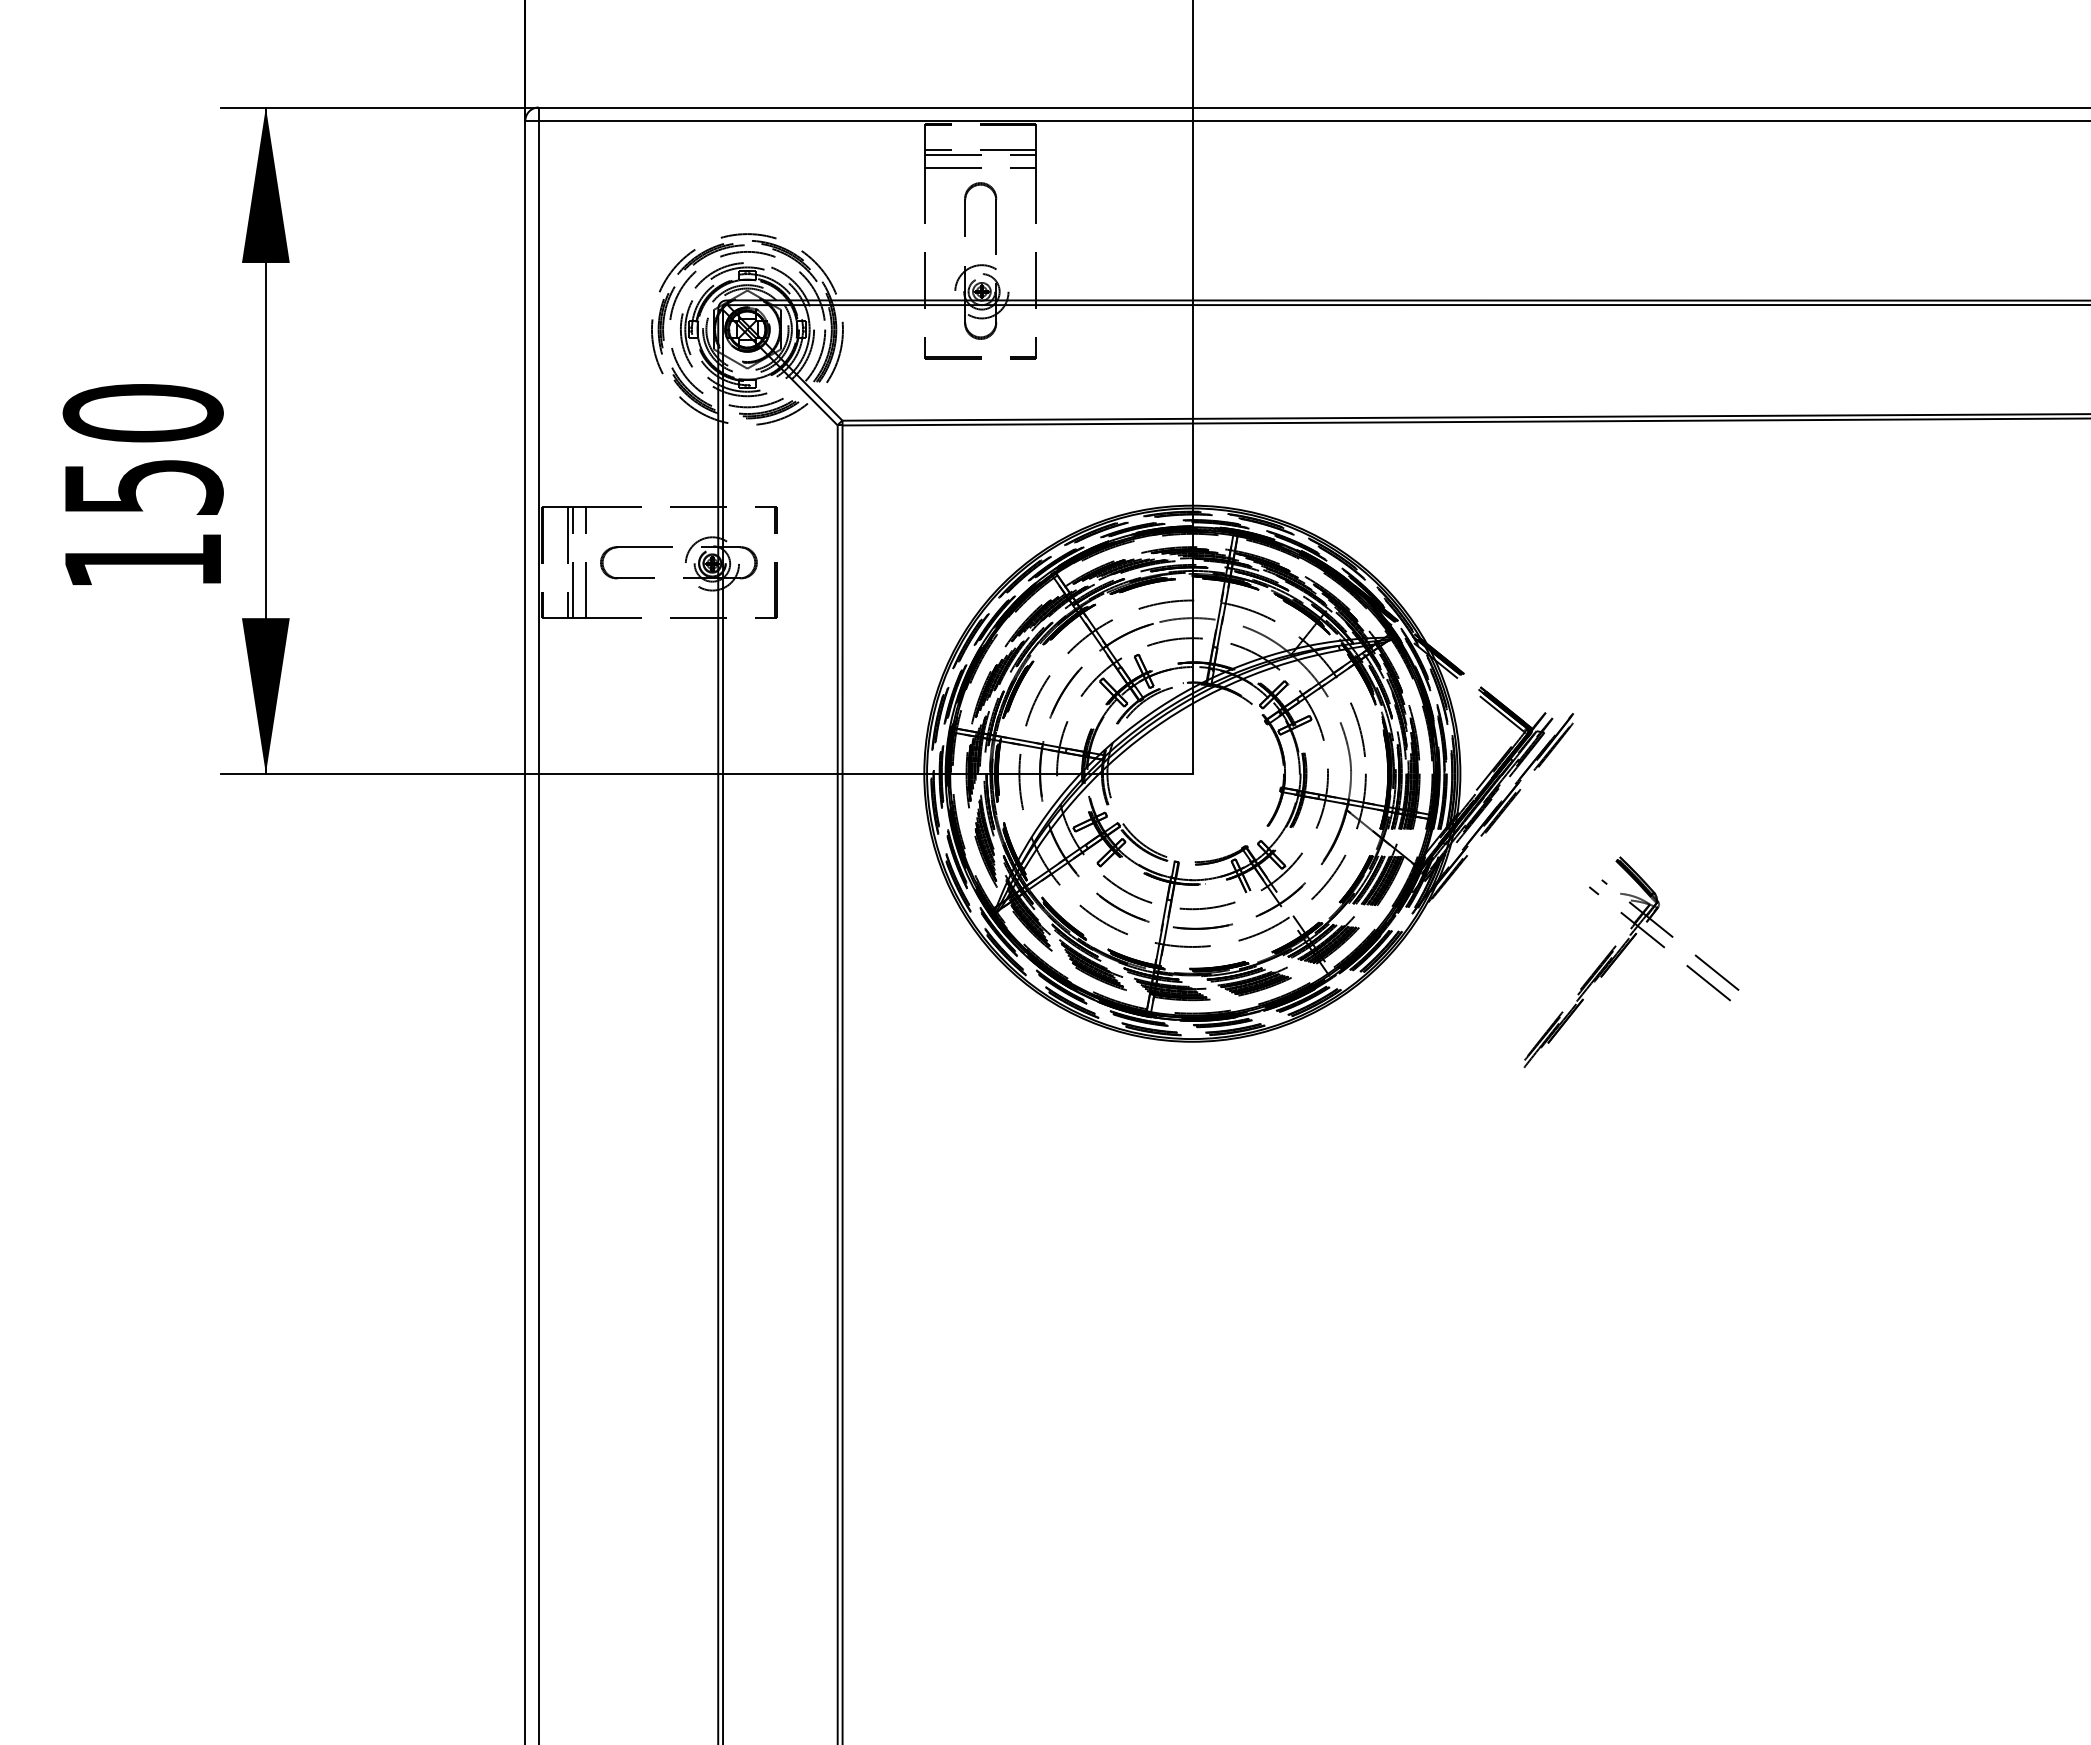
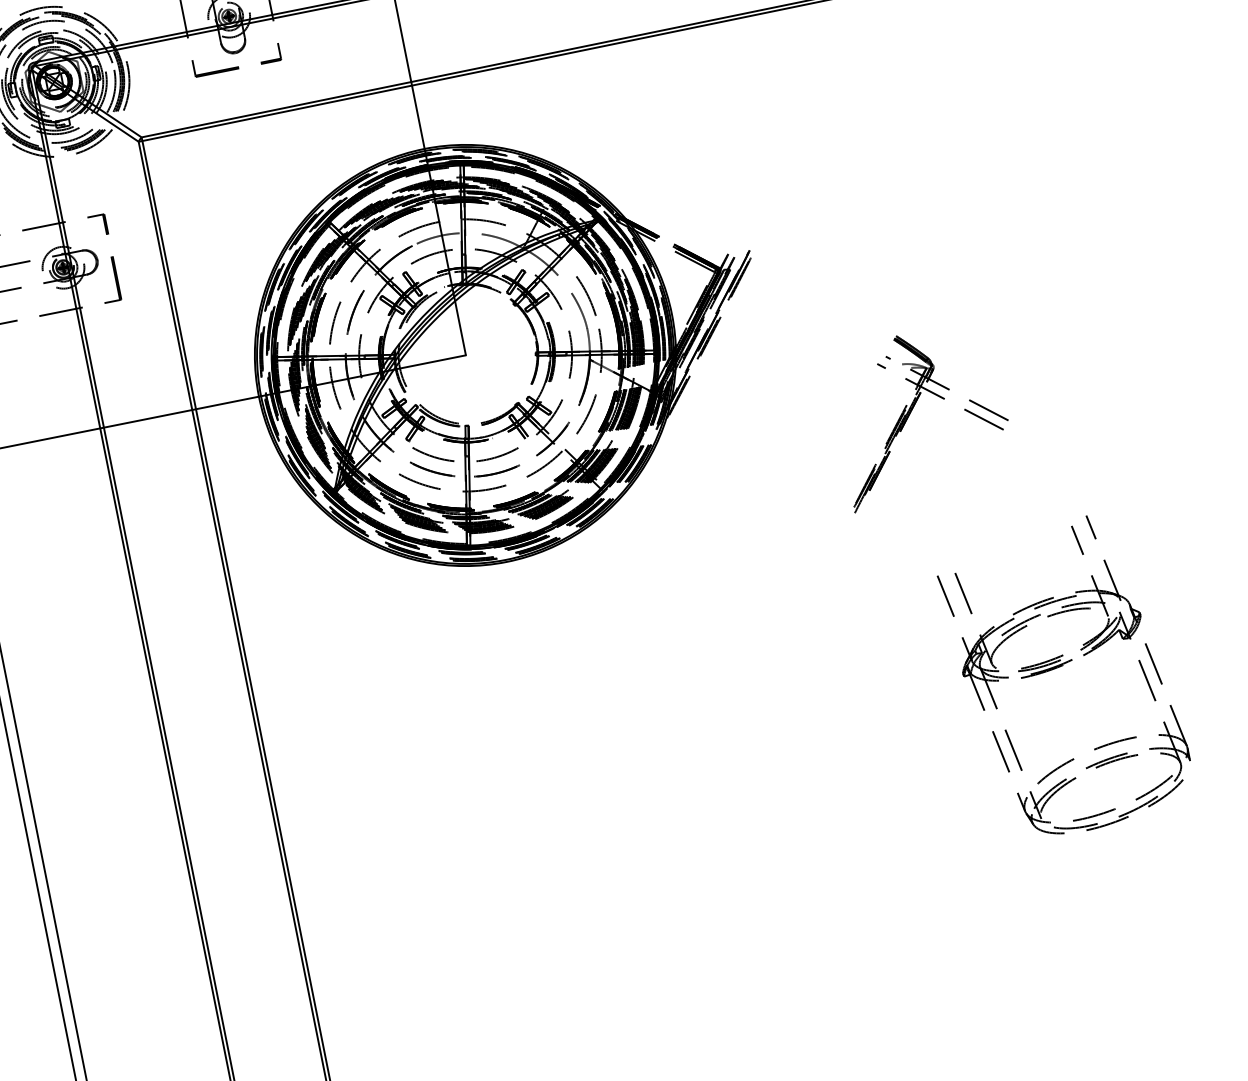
part: (1622, 952) -> (912, 409), moved
part: (1856, 1311) -> (1059, 667), added

